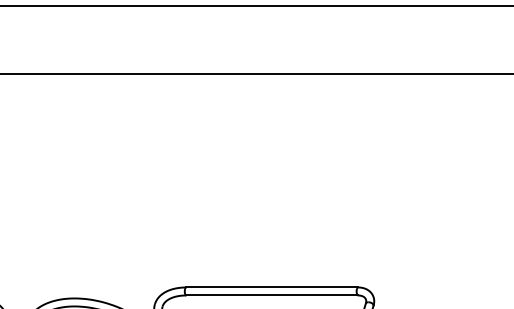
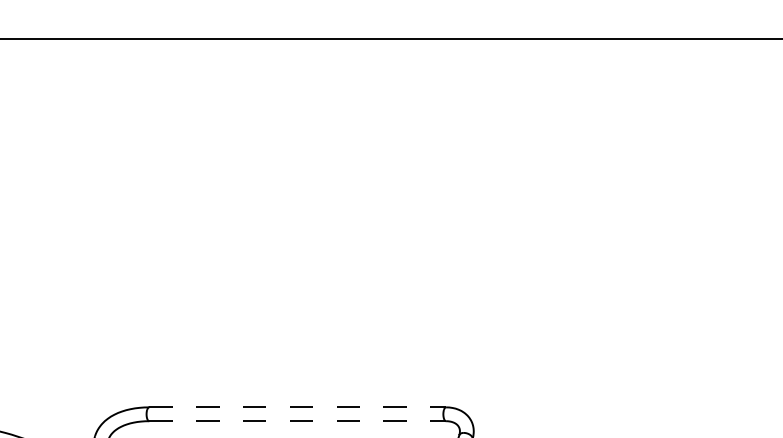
line: (272, 287) -> (298, 407), solid -> dashed
line: (272, 295) -> (298, 421), solid -> dashed

